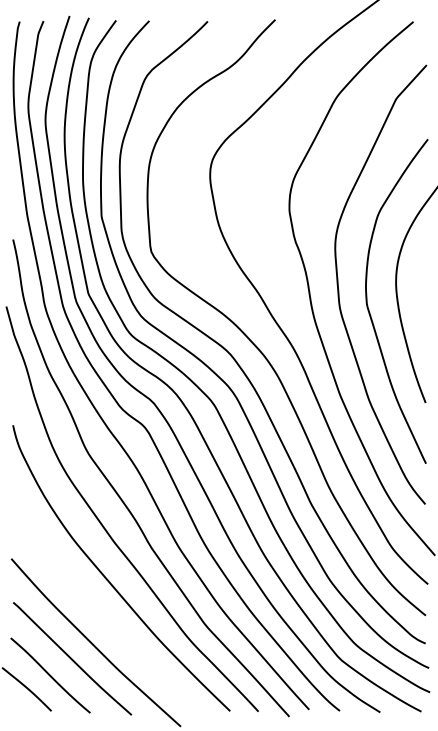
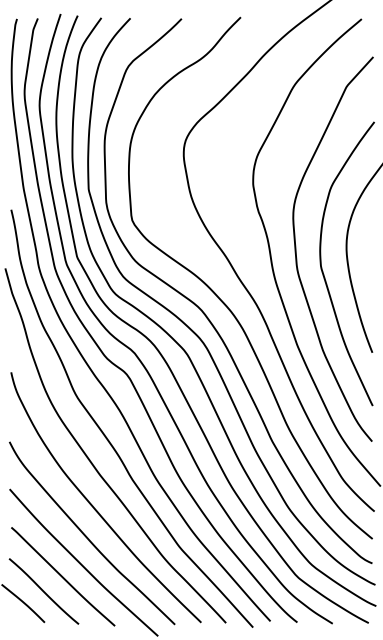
curve: (100, 613) -> (87, 537), added

